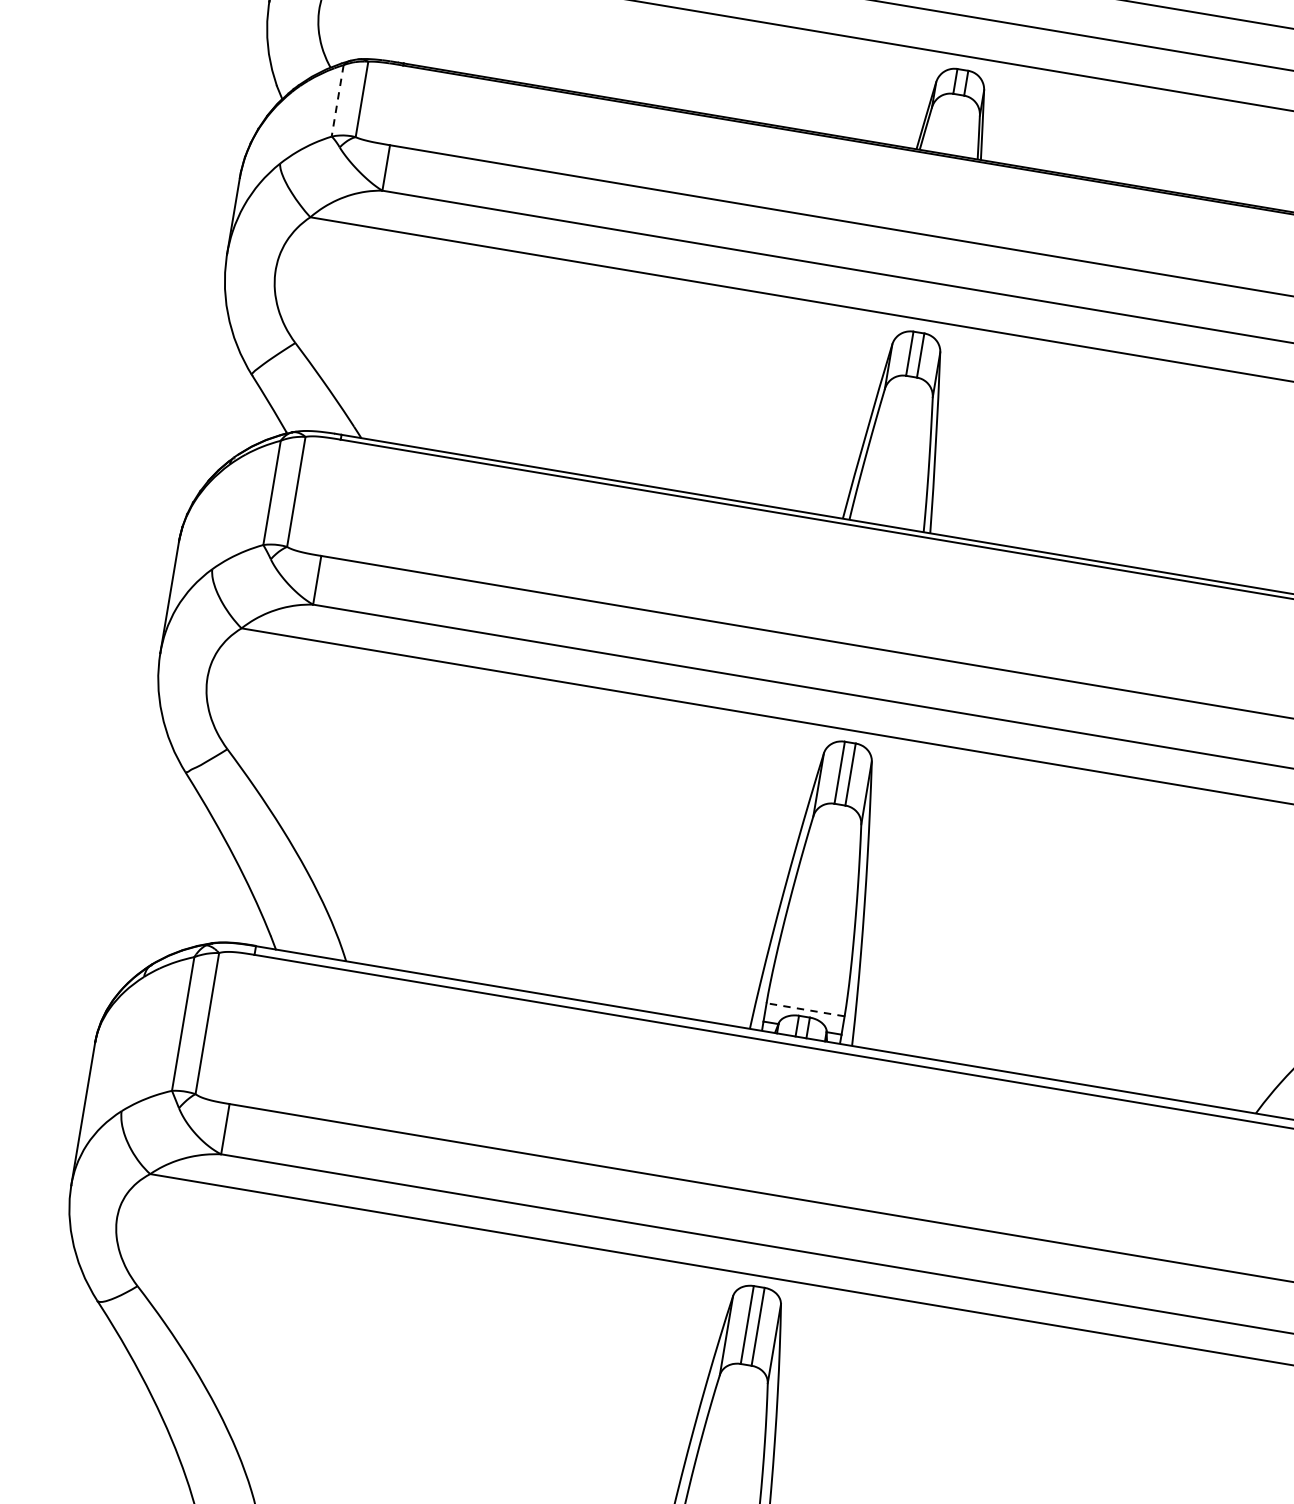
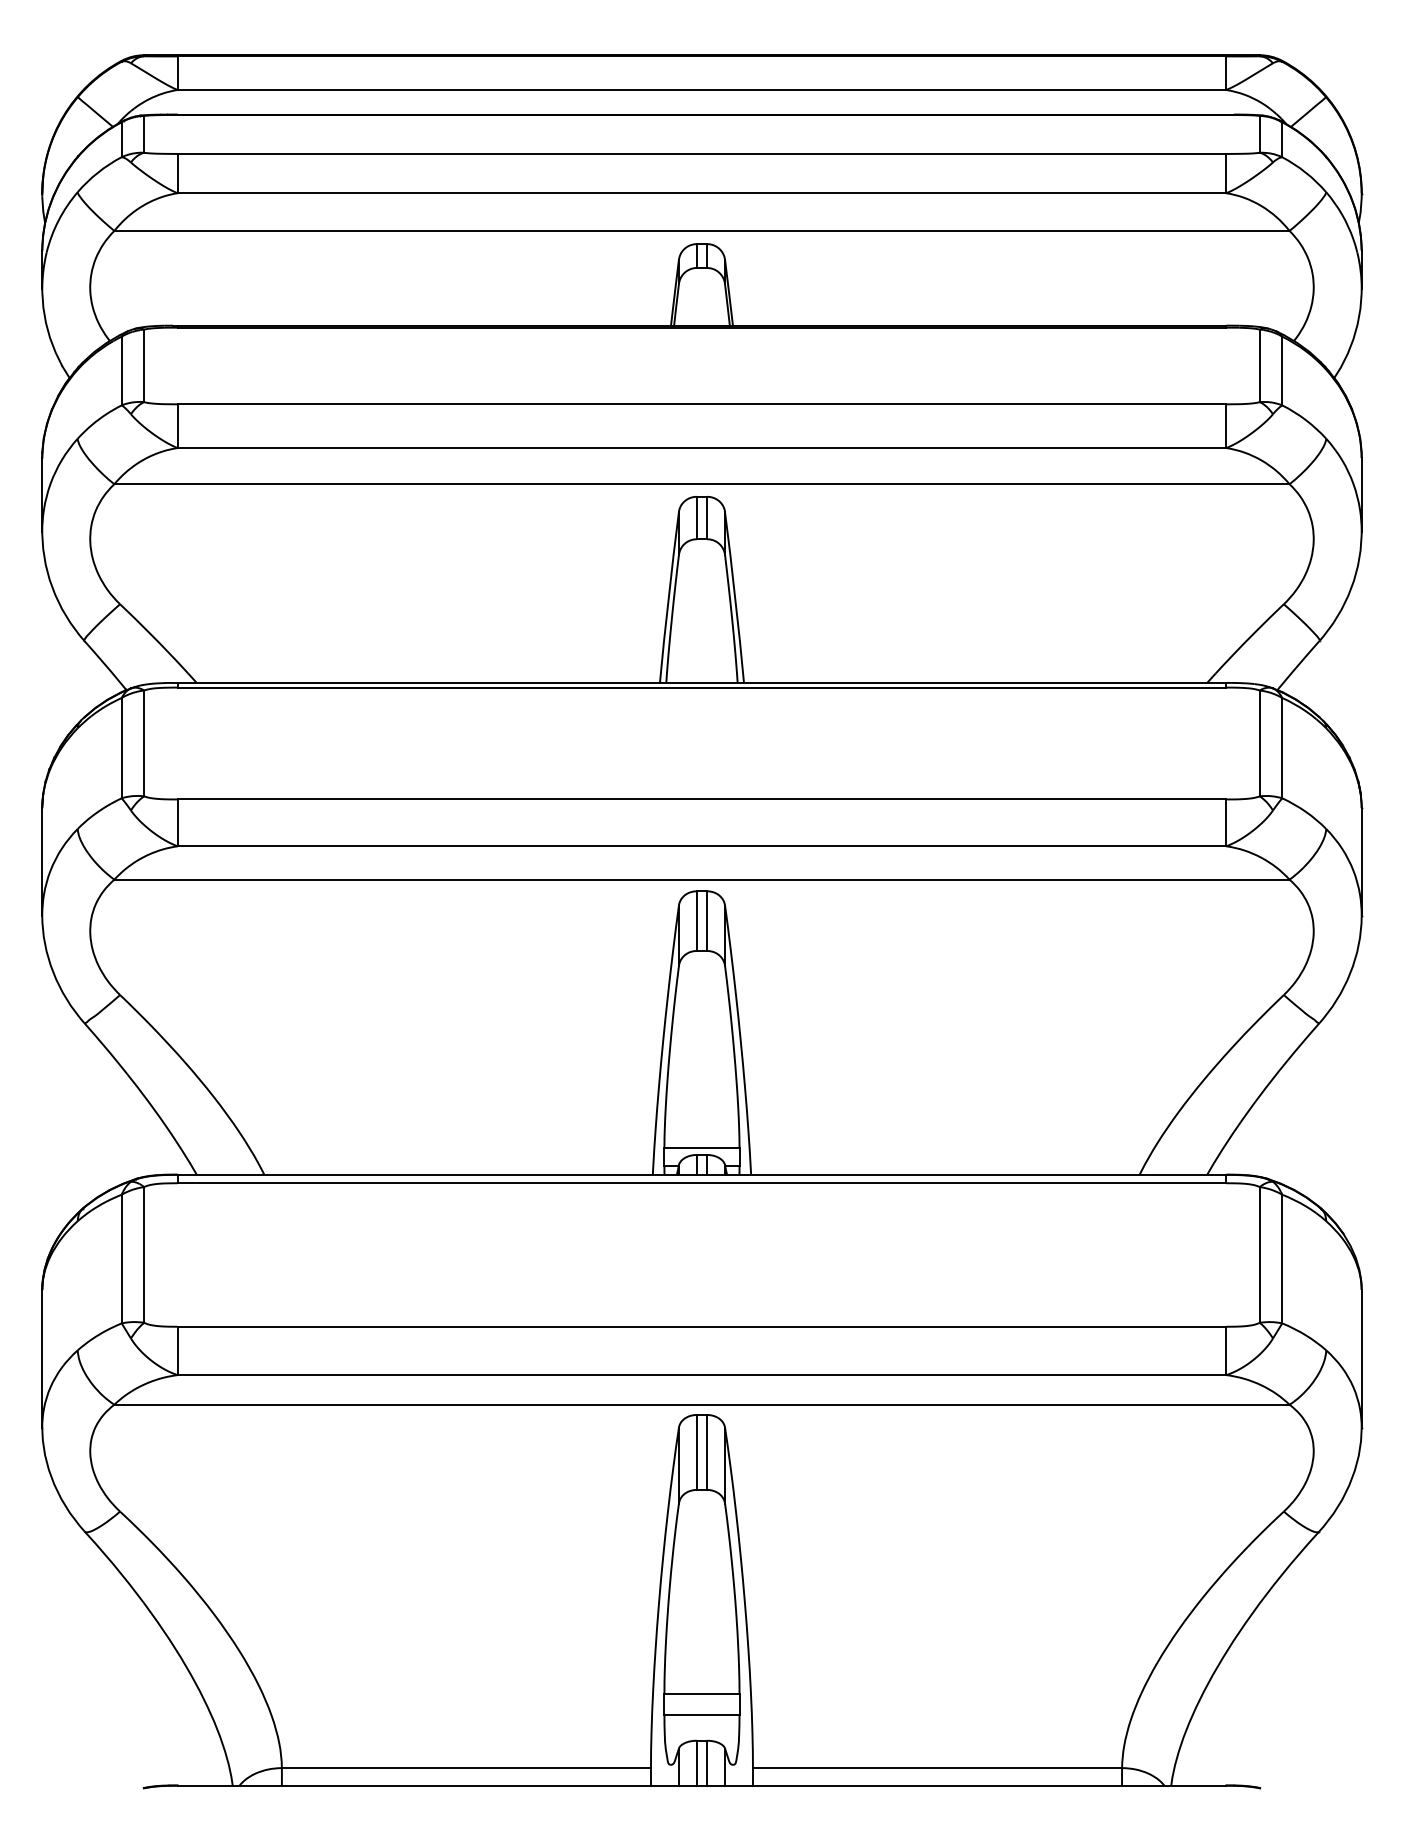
line: (337, 101) -> (121, 371), dashed -> solid
line: (805, 1009) -> (701, 1148), dashed -> solid

